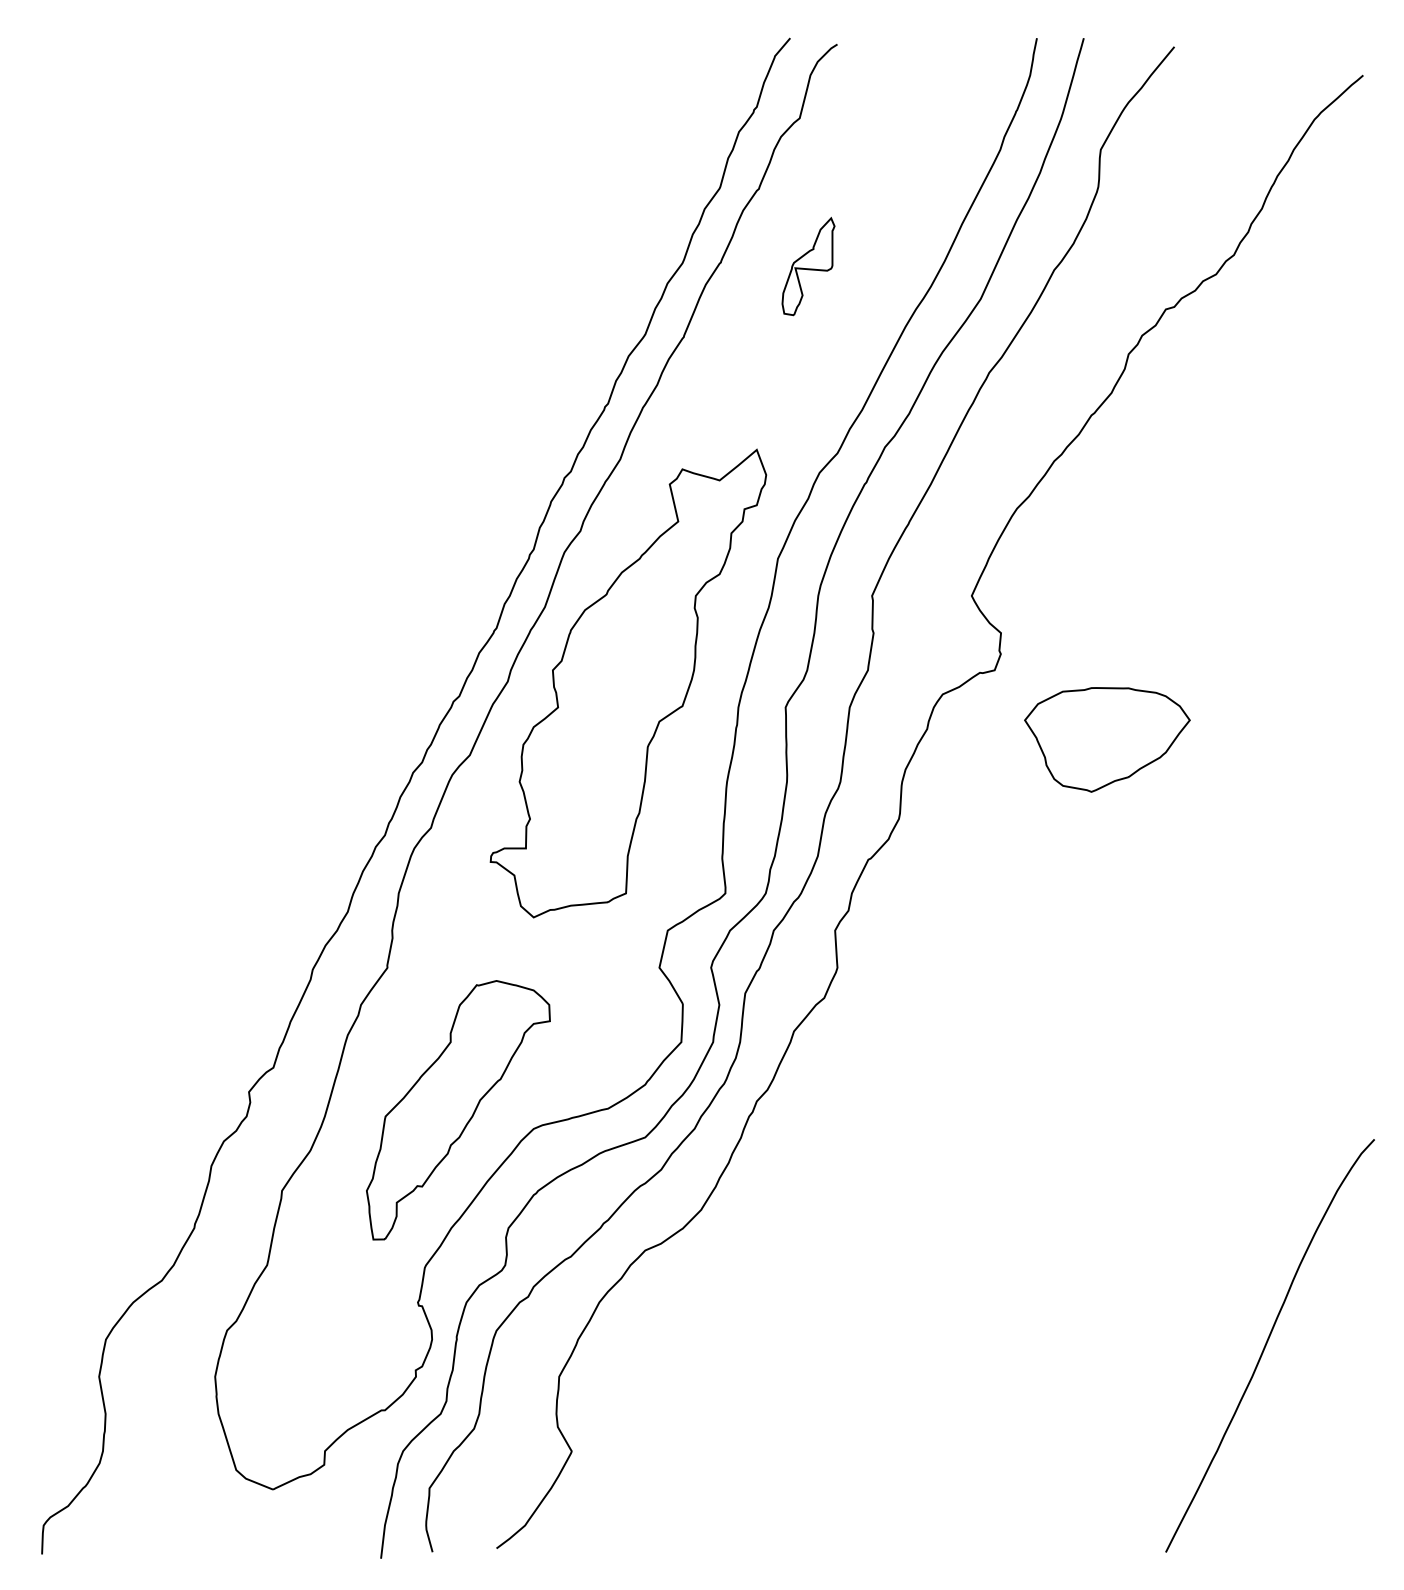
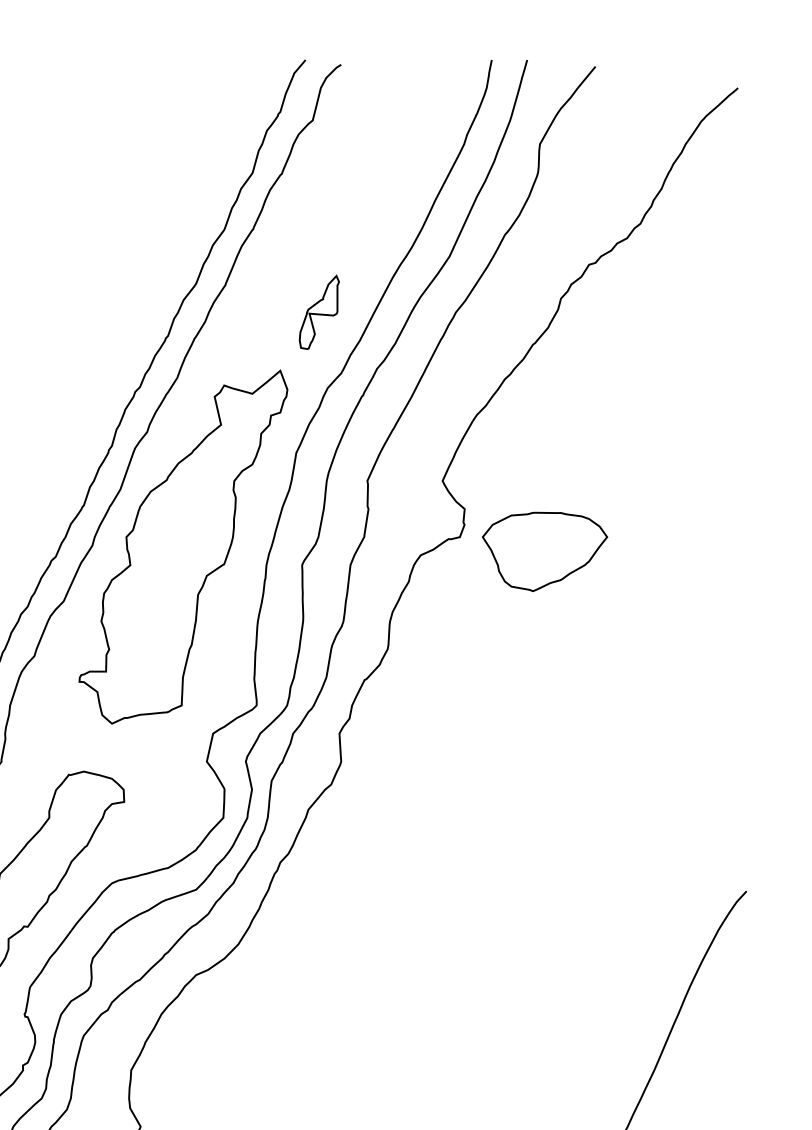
part: (808, 266) -> (319, 312), moved
part: (1107, 739) -> (545, 551), moved

